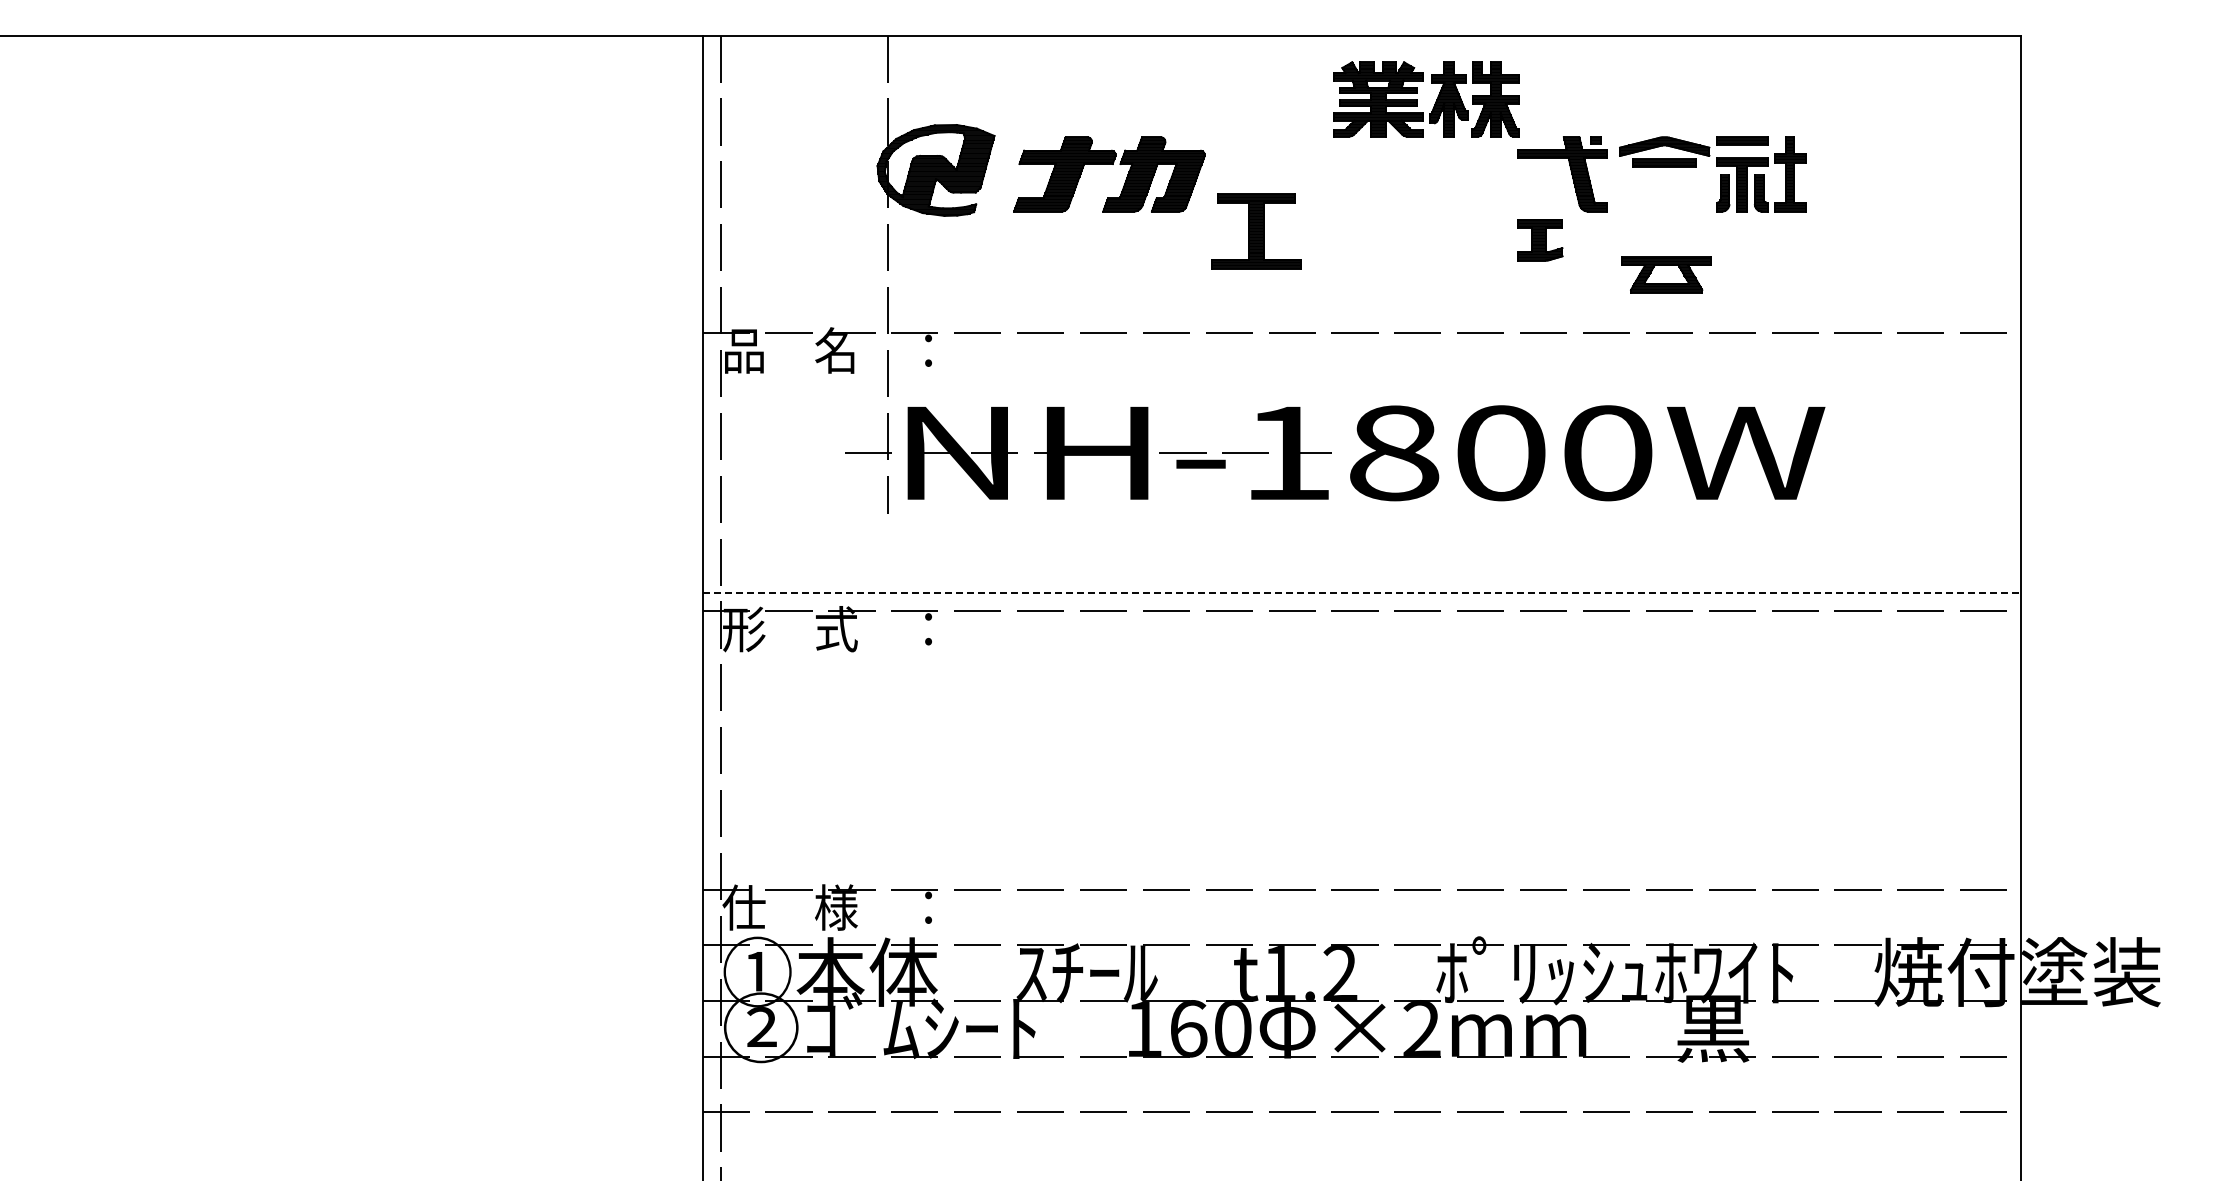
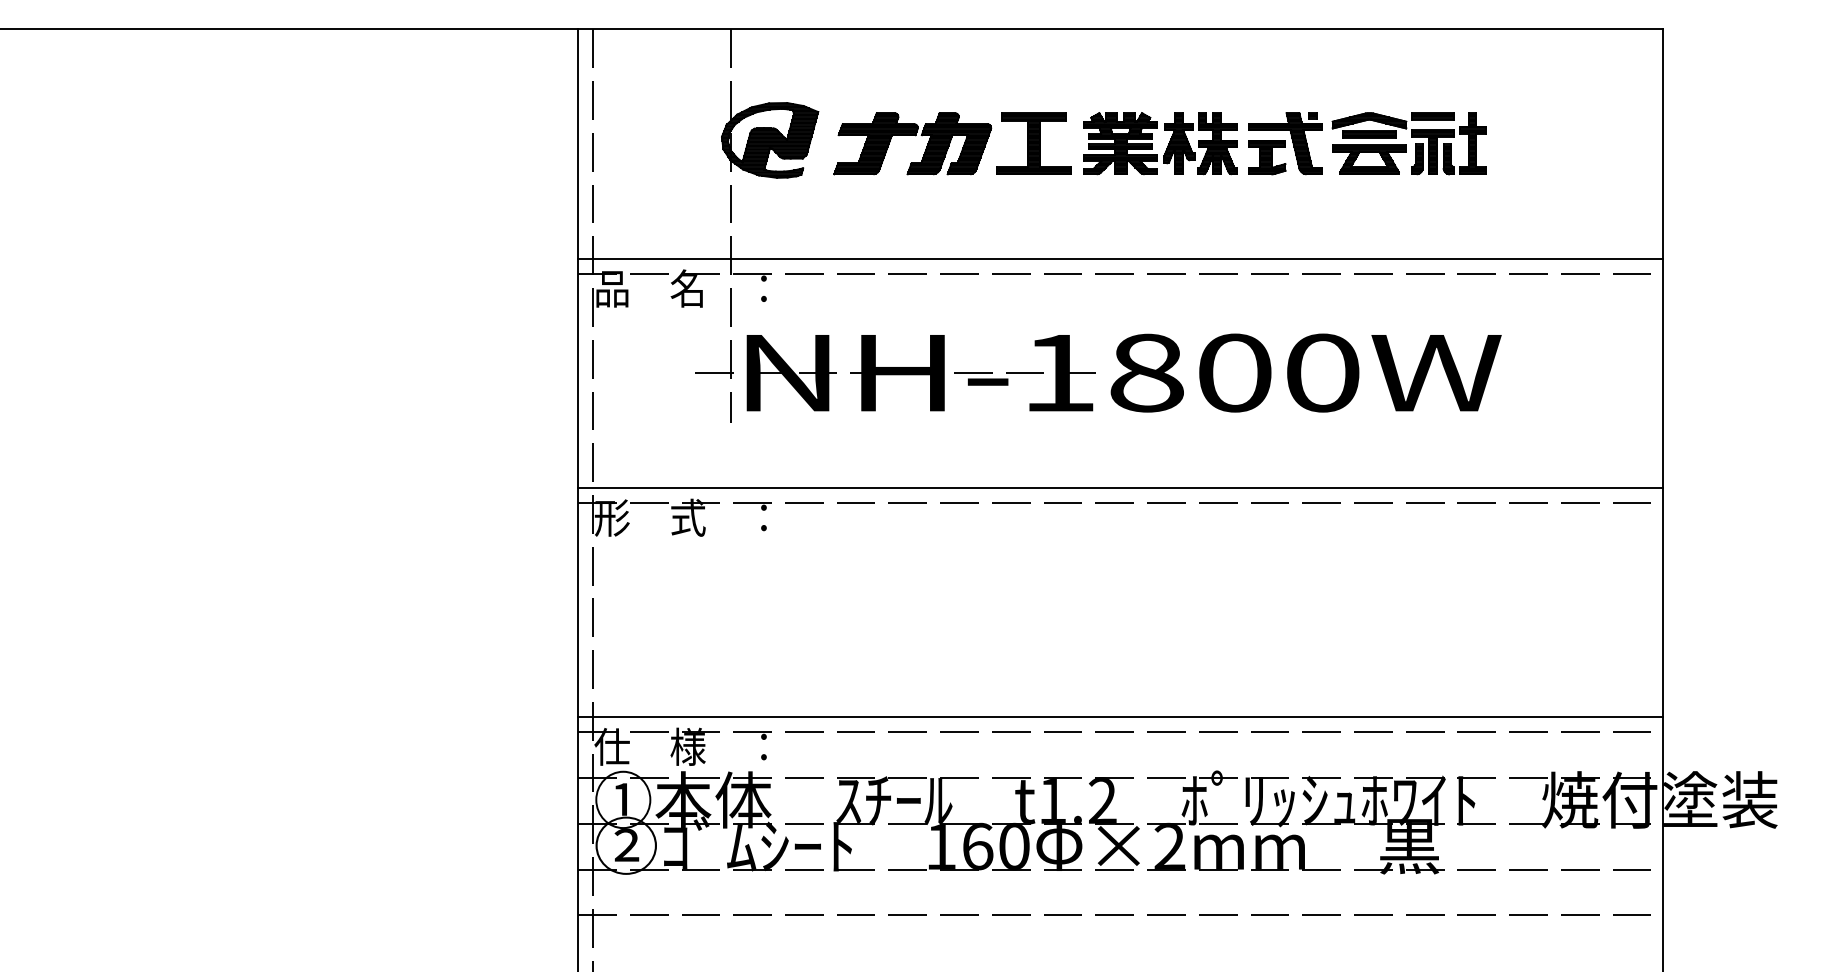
part: (1434, 103) -> (1167, 147), moved
part: (1256, 231) -> (1033, 143), moved
part: (1540, 240) -> (1267, 157), moved
part: (1666, 274) -> (1369, 159), moved
line: (1361, 314) -> (1120, 258), added
line: (1362, 592) -> (1120, 487), dashed -> solid
line: (1361, 871) -> (1120, 717), added

